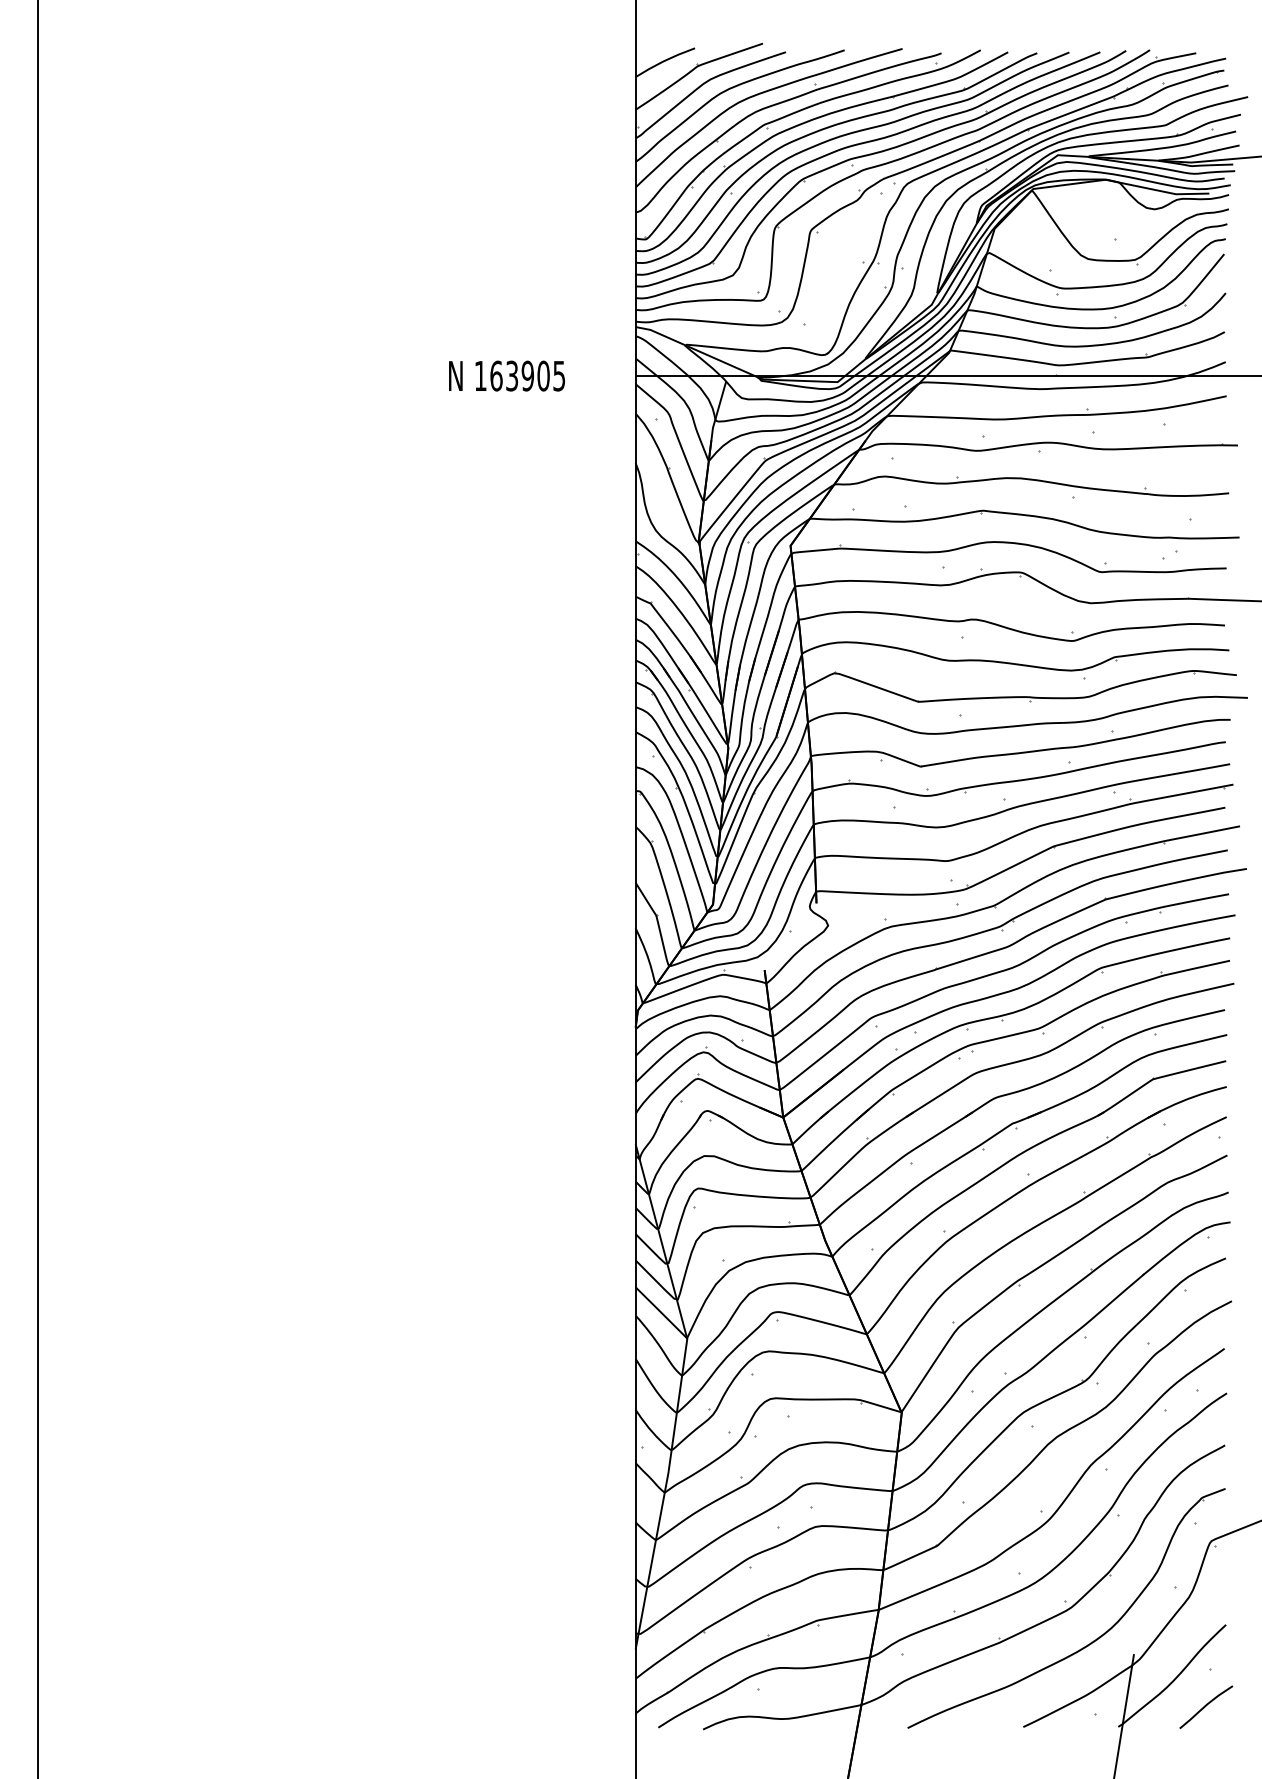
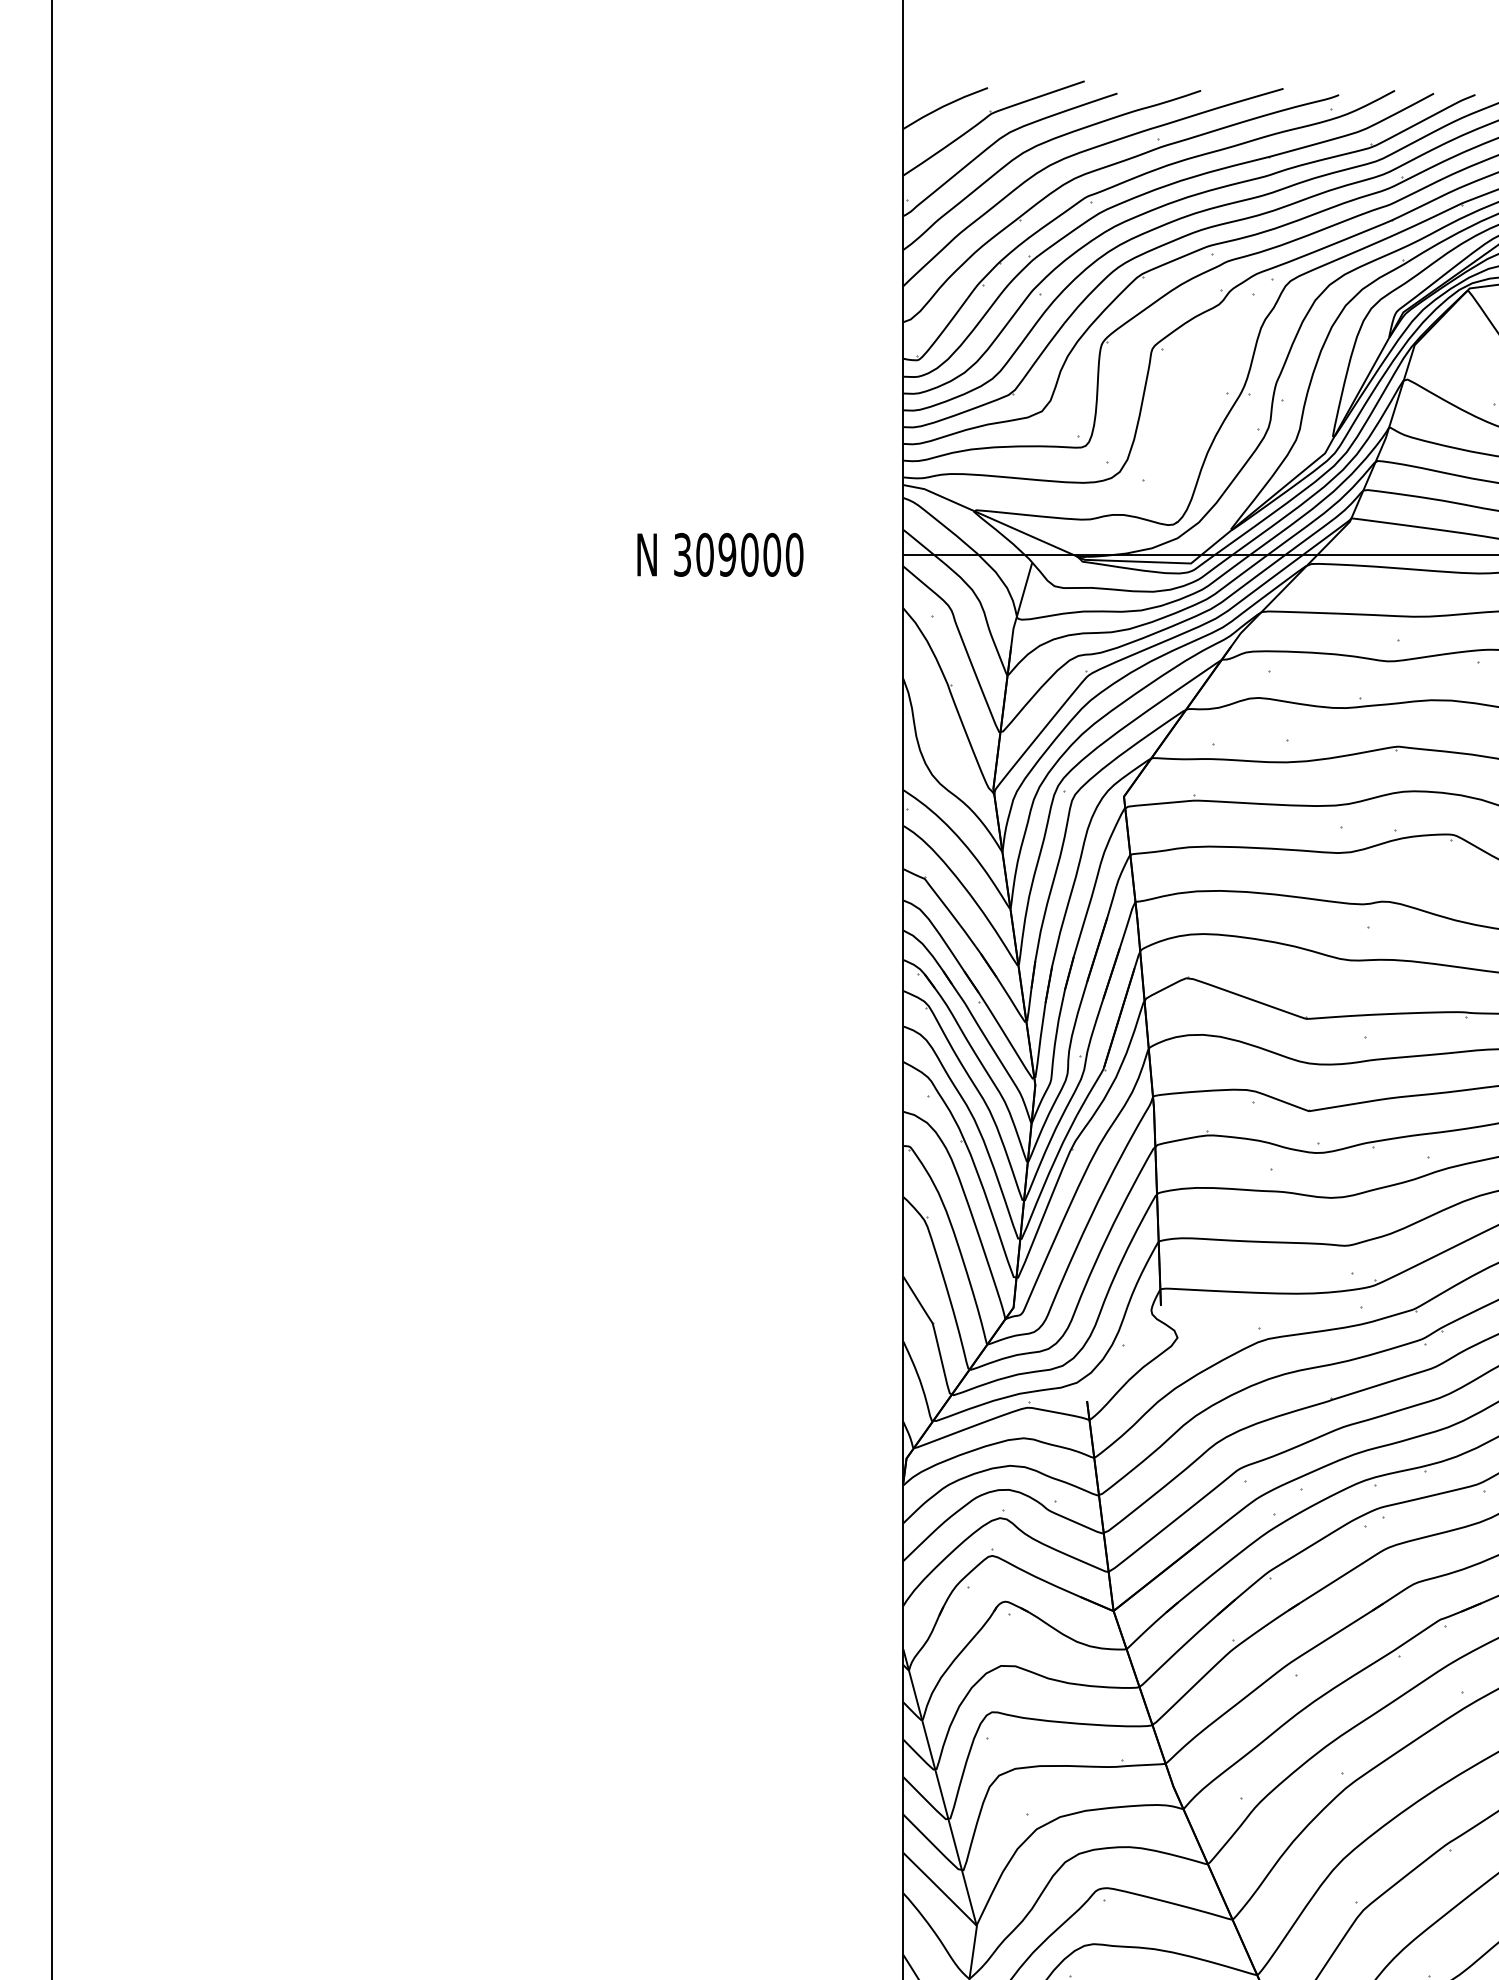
text: (519, 375) -> (737, 554), 163905 -> 309000

